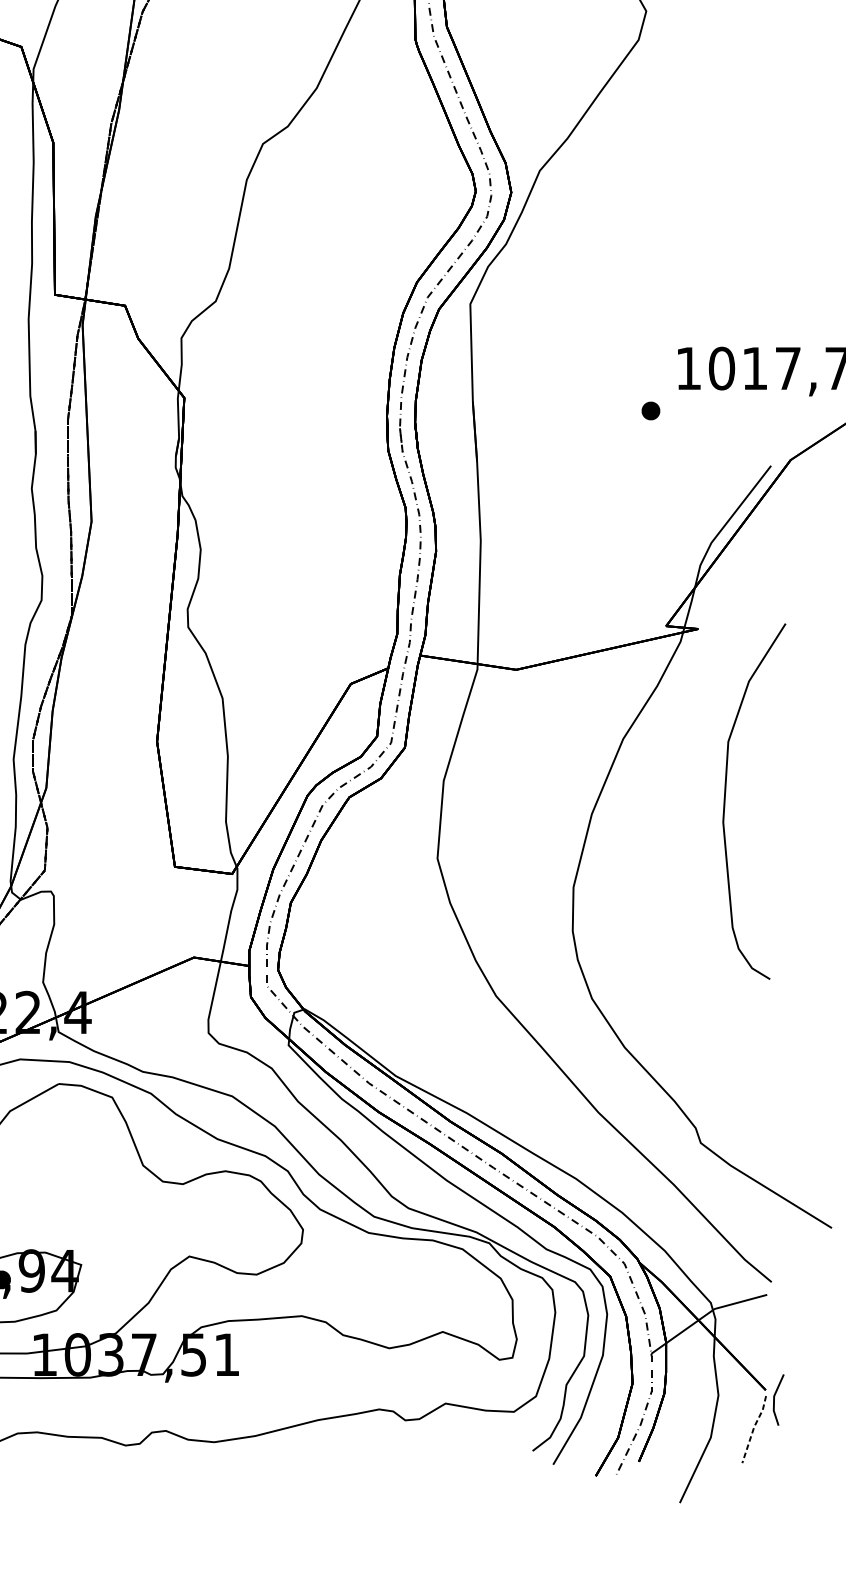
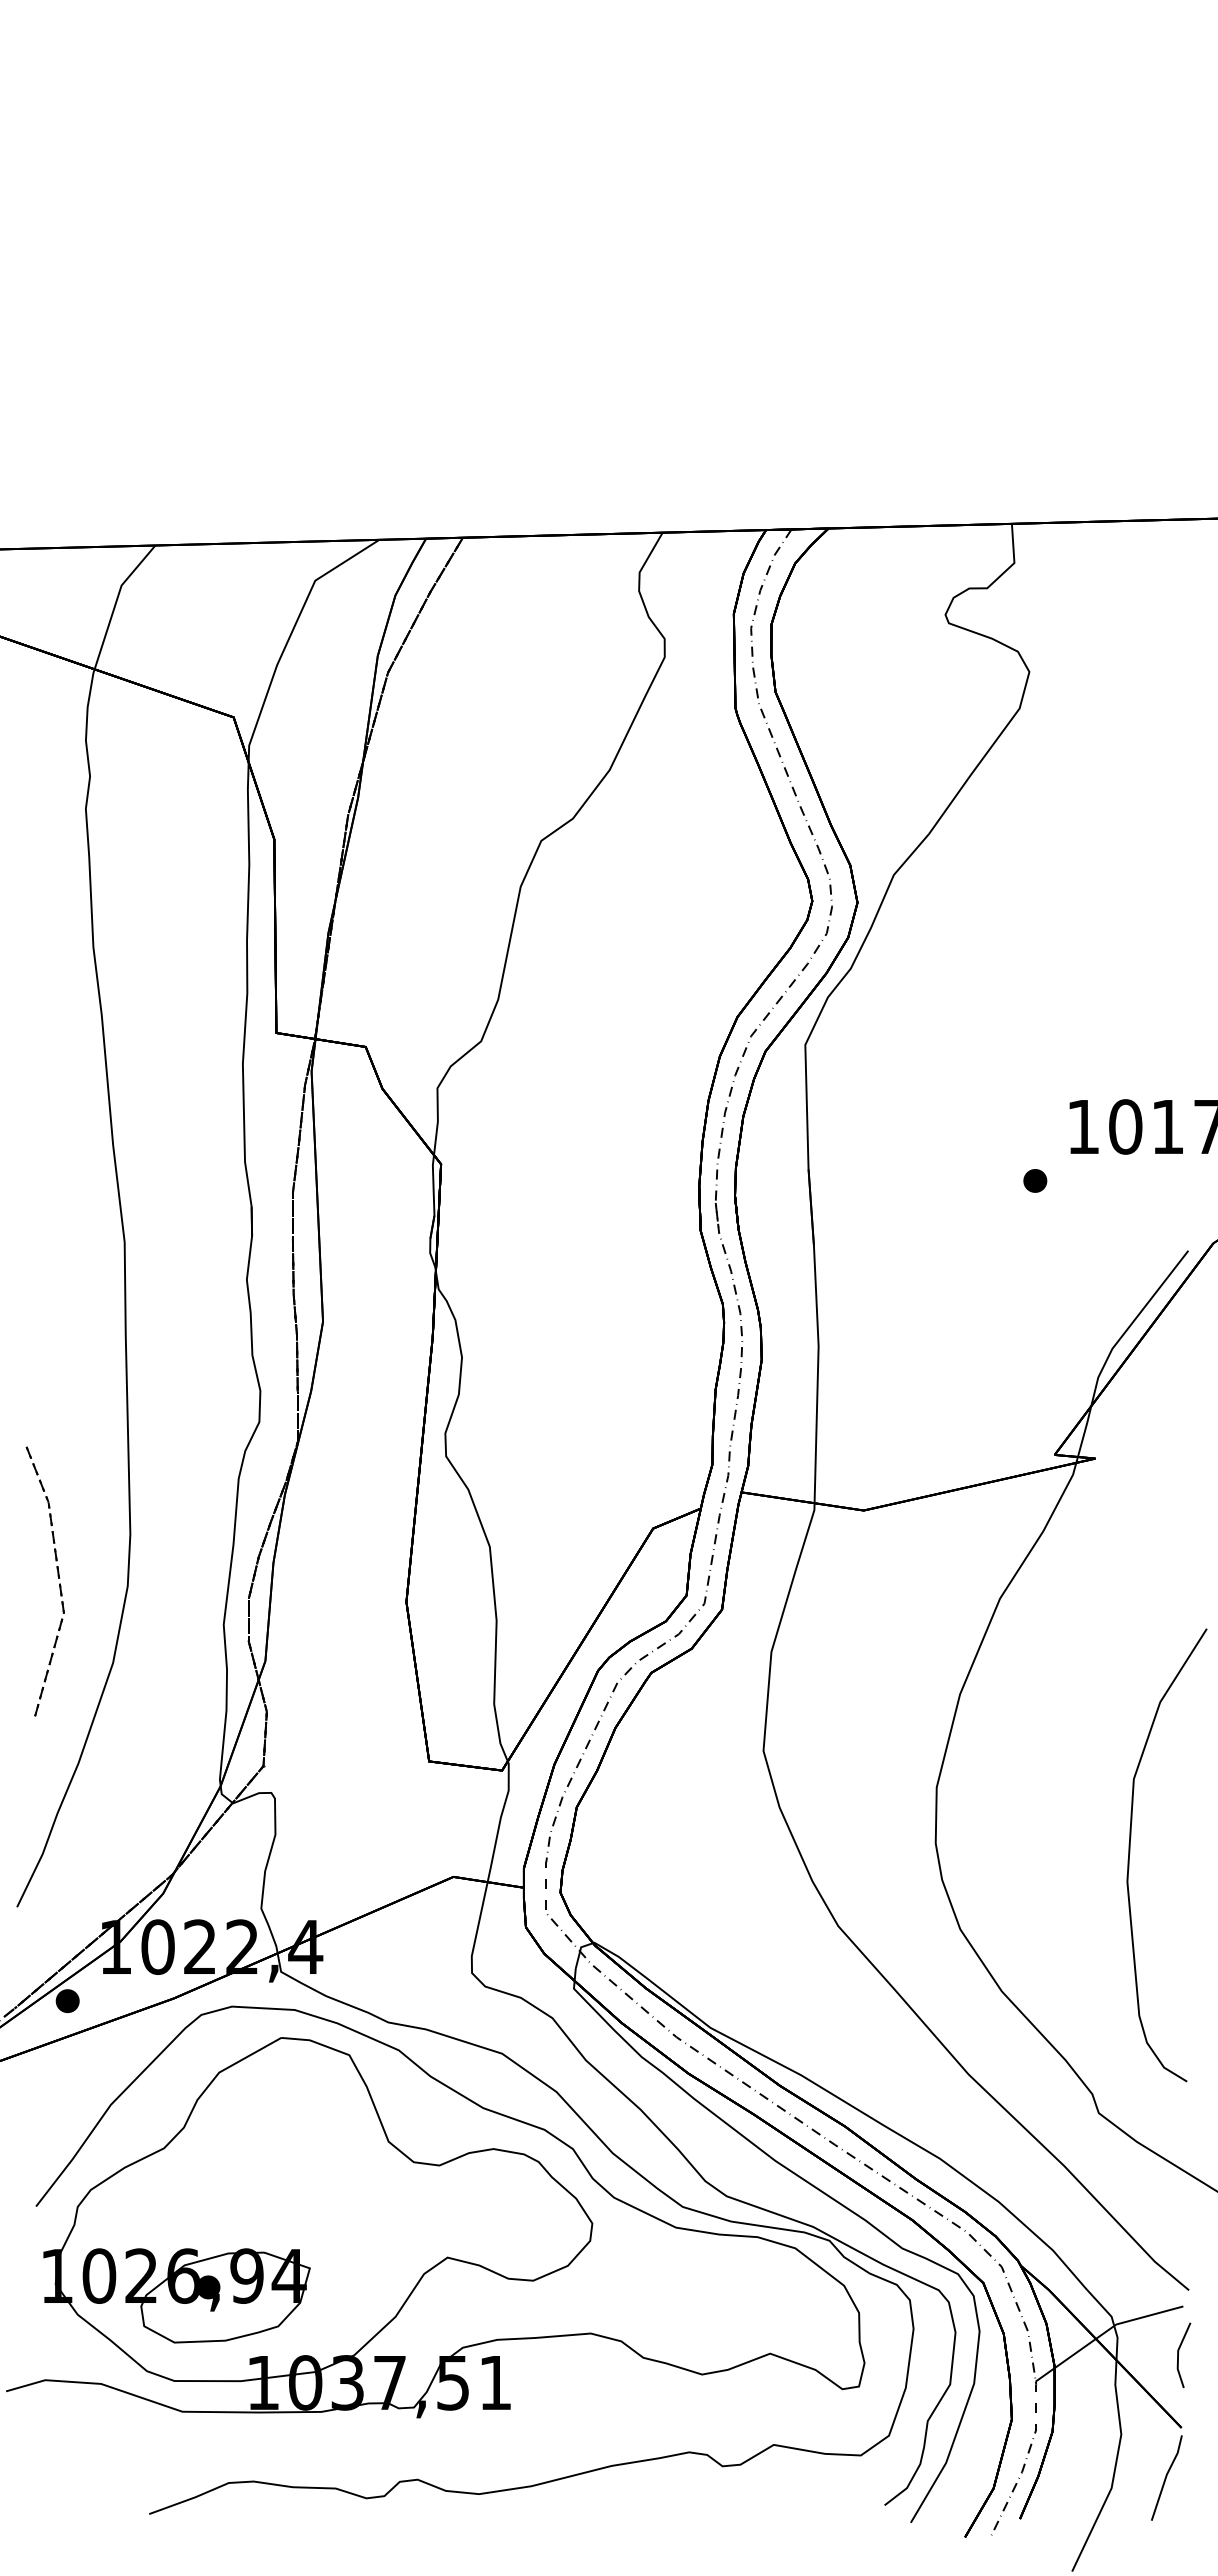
curve: (725, 800) -> (1130, 1853), moved
line: (774, 1400) -> (1178, 2355), moved
line: (753, 1428) -> (1166, 2476), dashed -> solid

